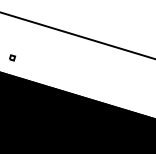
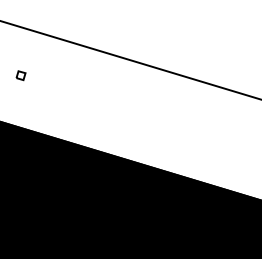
part: (12, 57) -> (21, 74), moved

